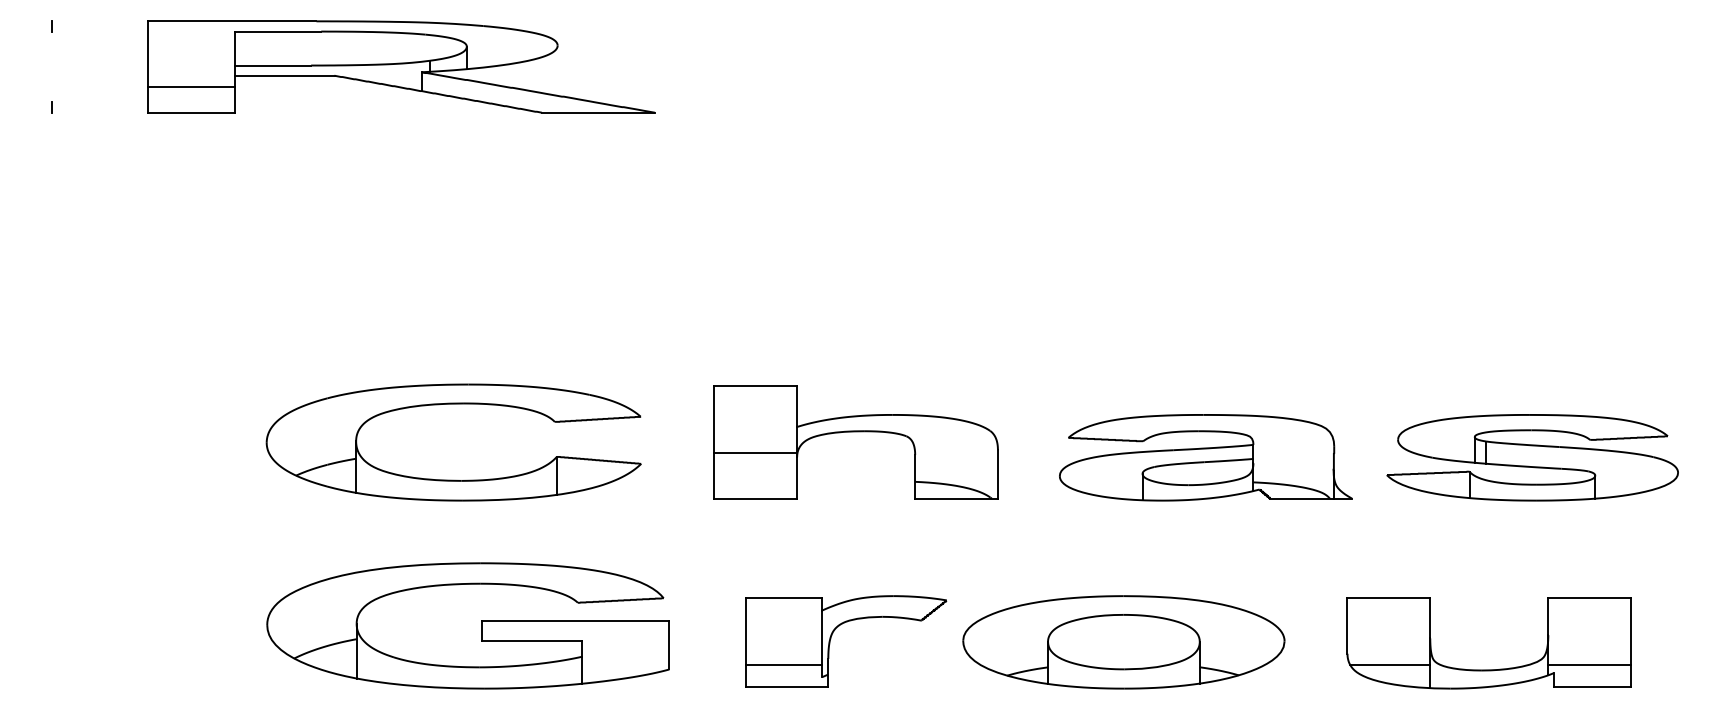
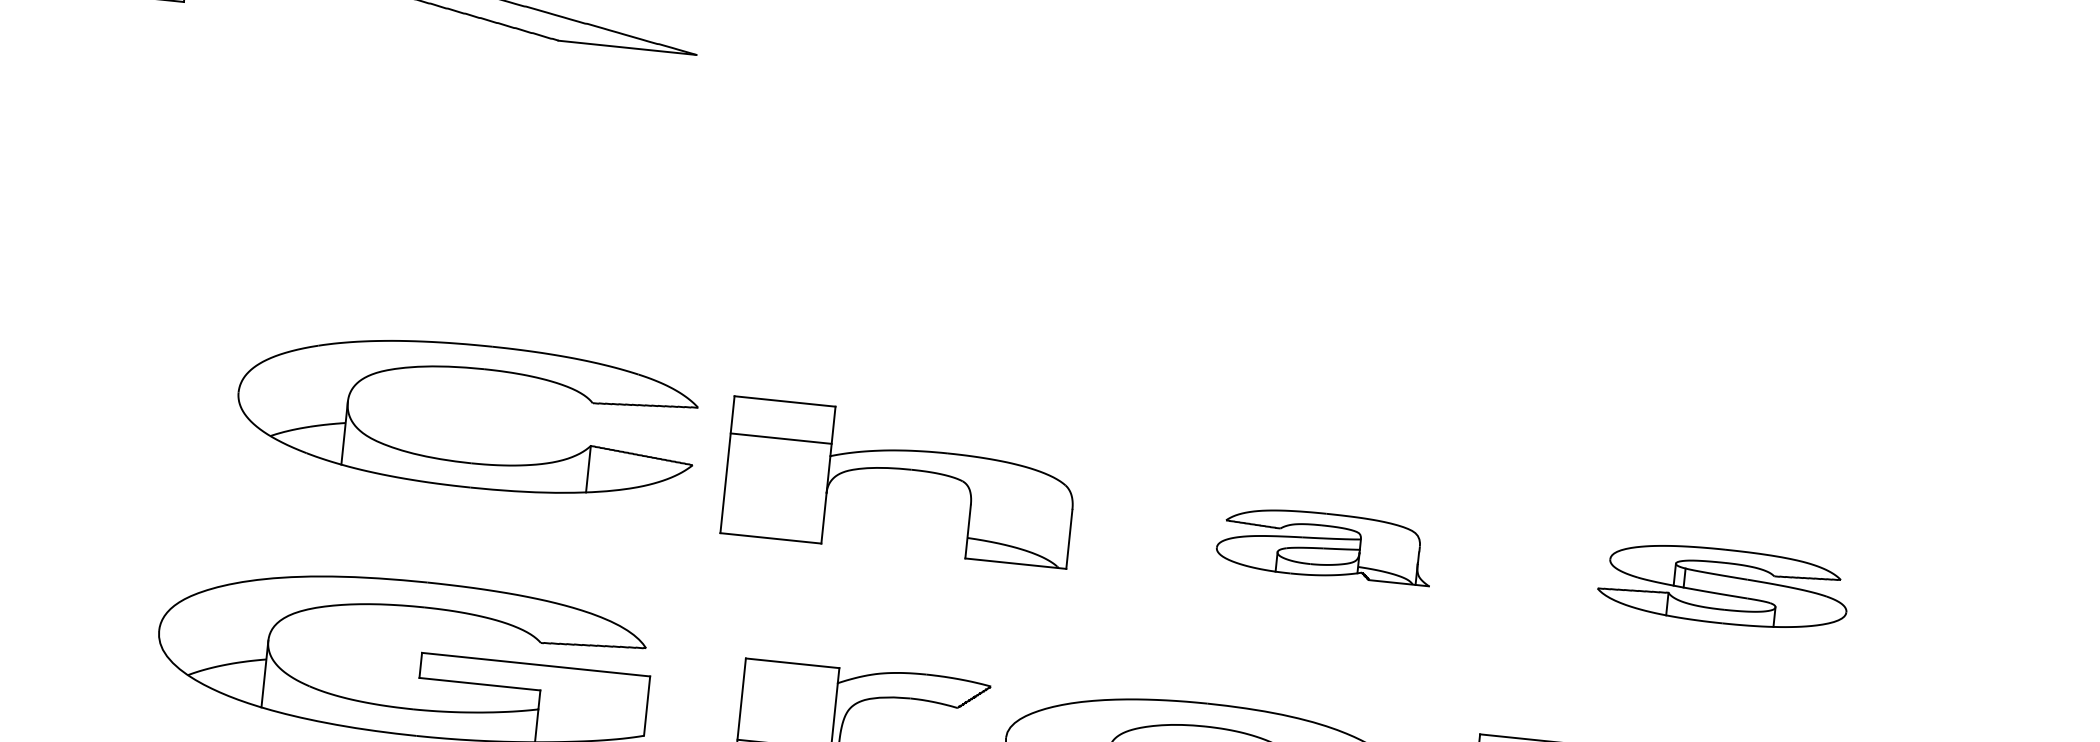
line: (755, 452) -> (780, 438), moved
part: (1205, 457) -> (1324, 544), size x0.6
part: (1532, 457) -> (1723, 586), size x0.7
part: (453, 479) -> (461, 460), moved

